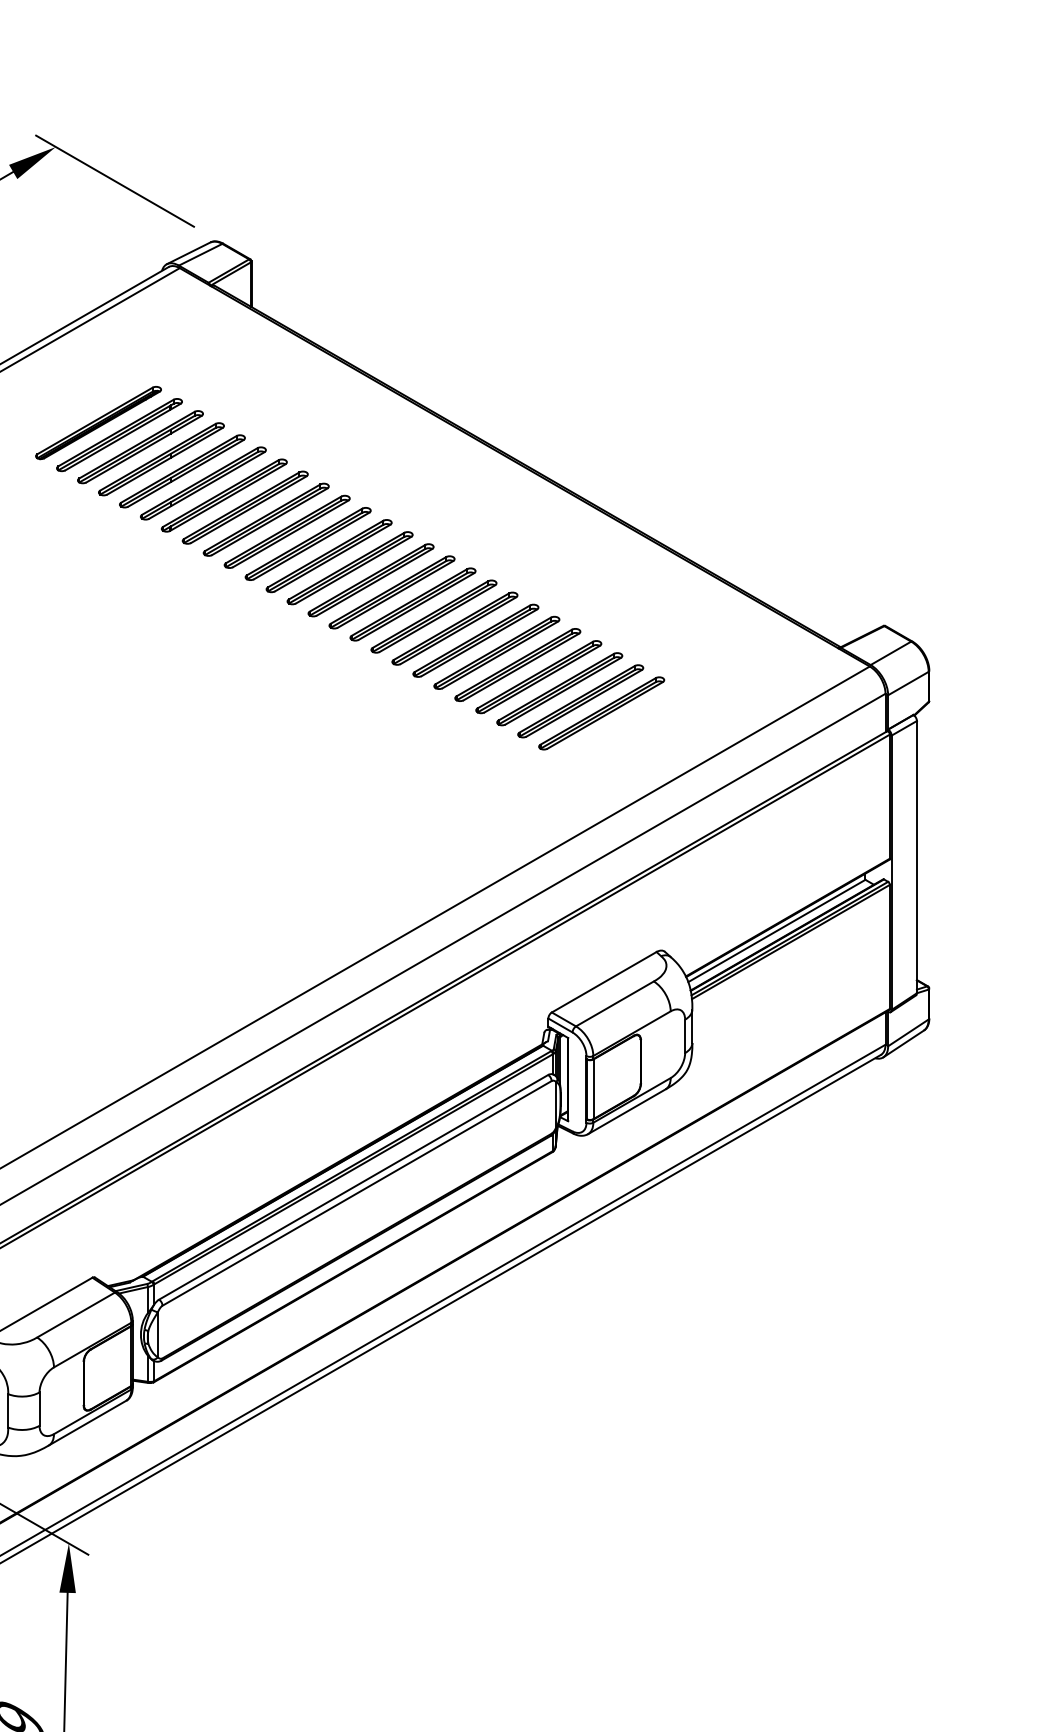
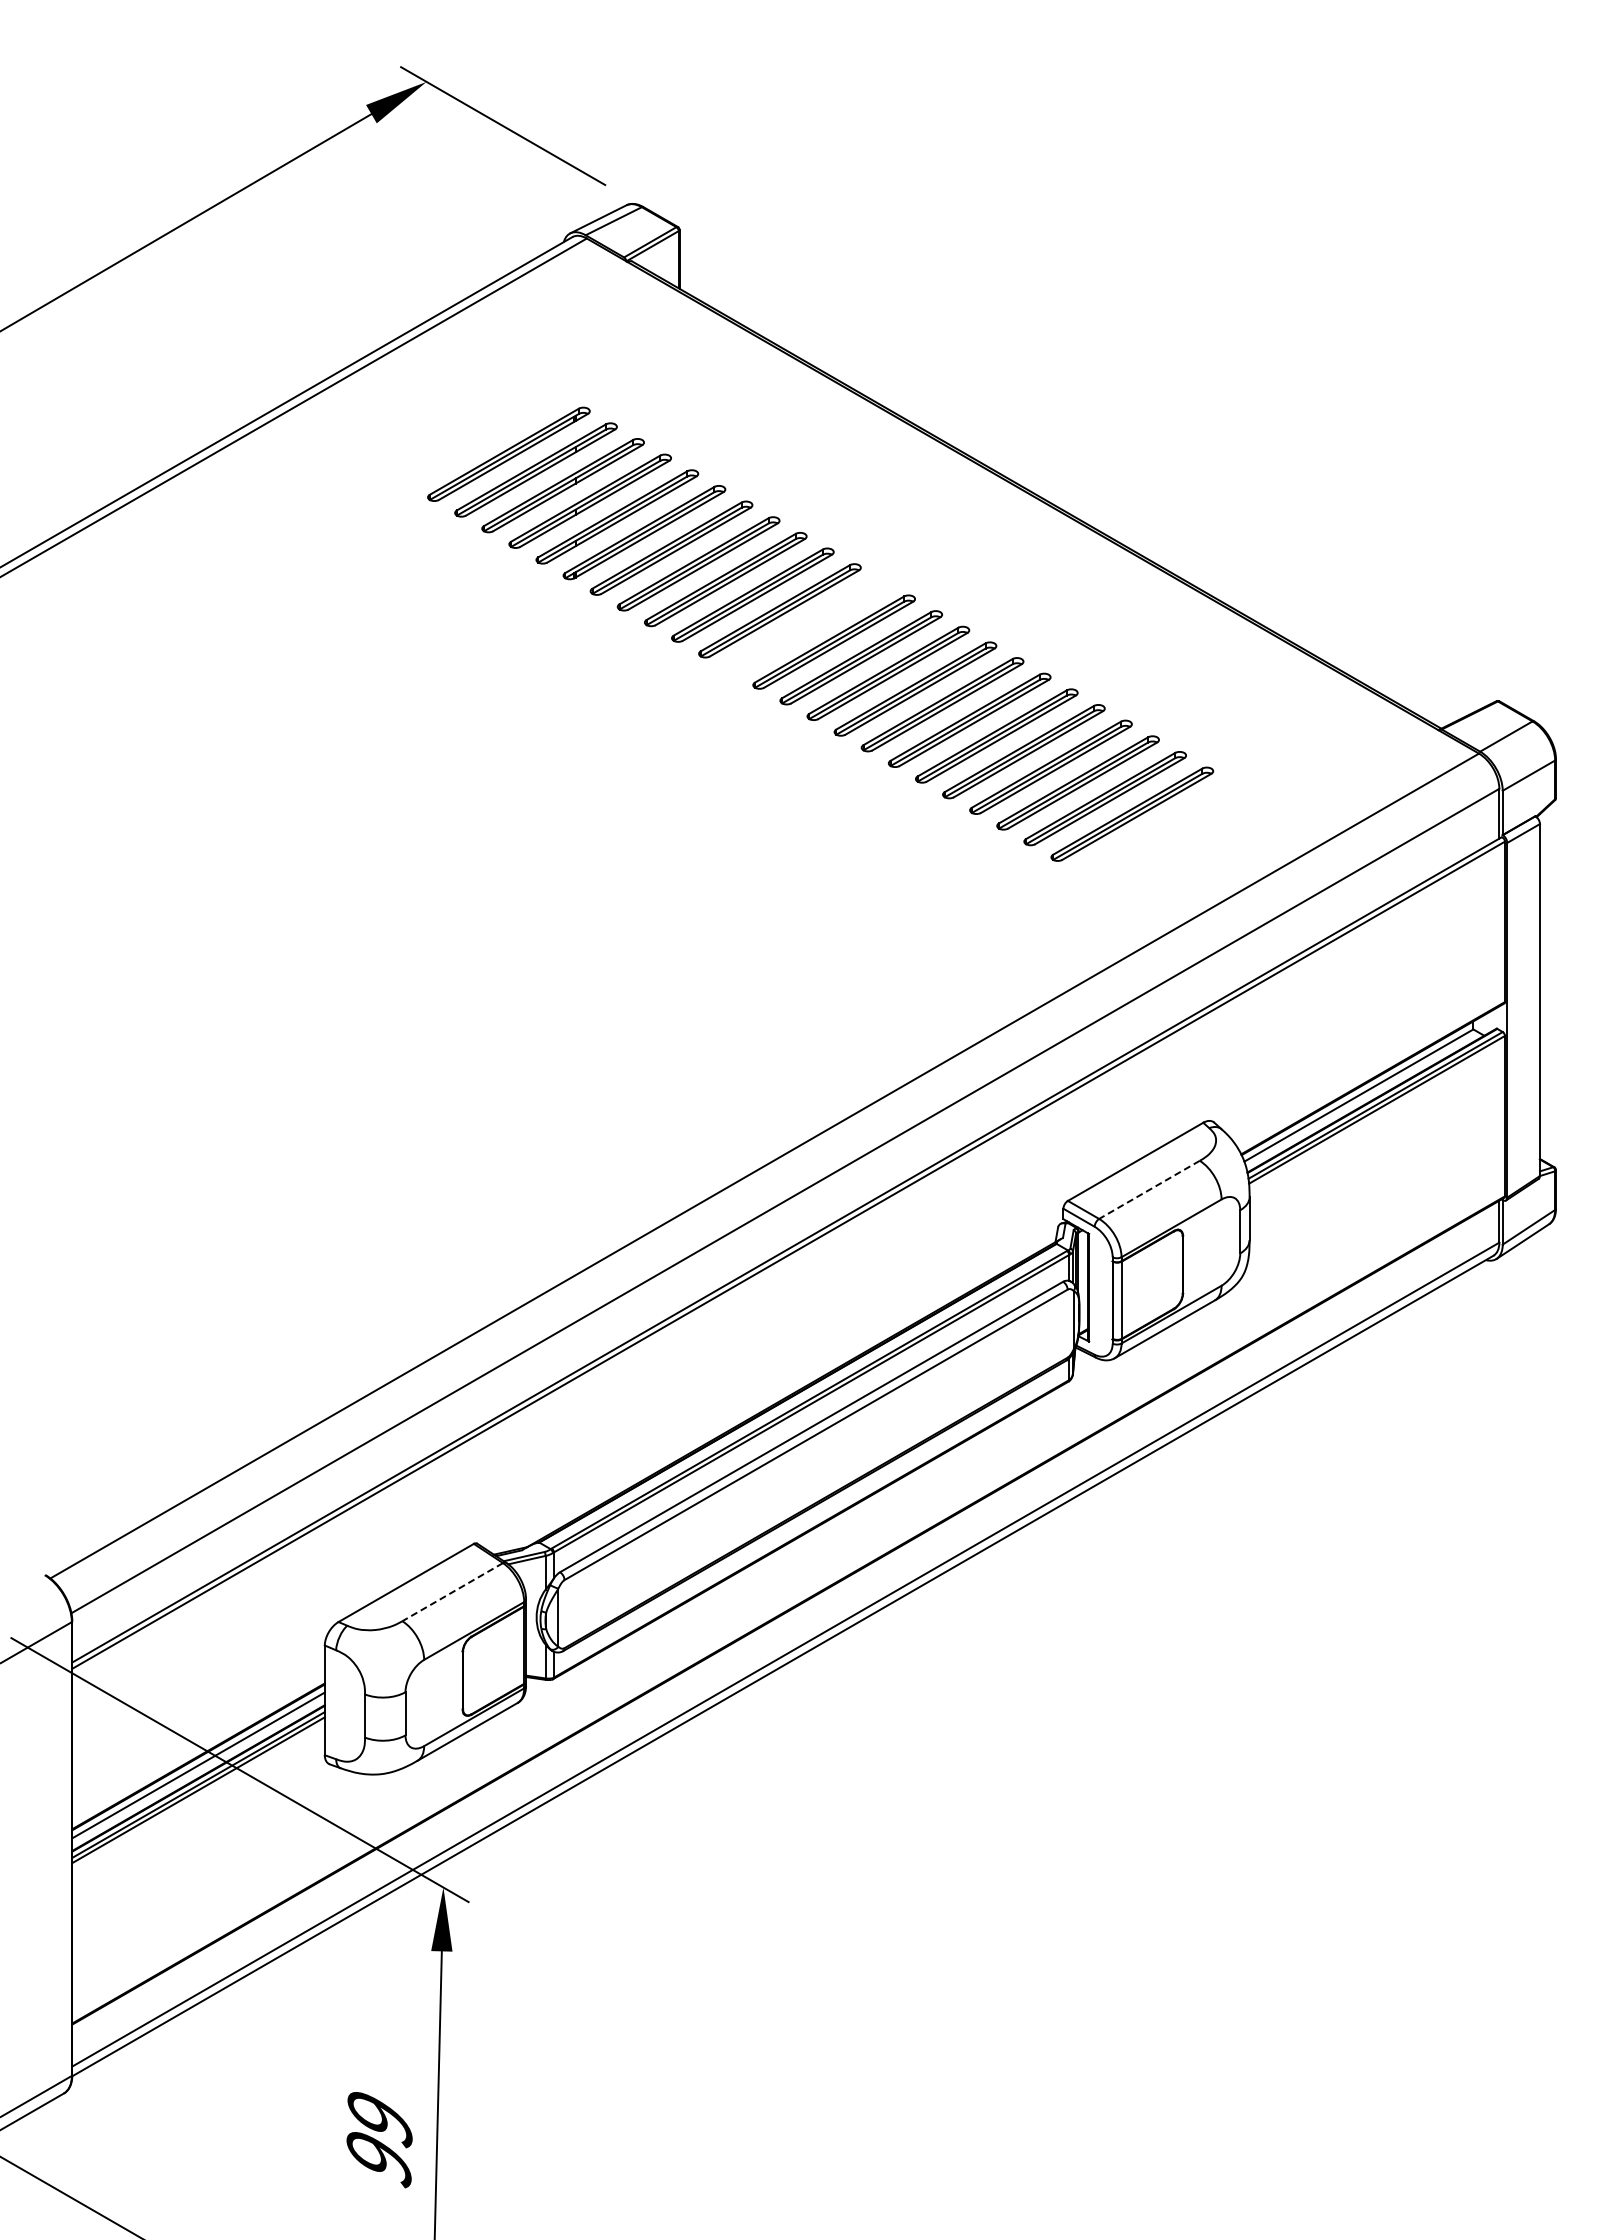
part: (98, 422) -> (481, 438), removed
part: (349, 567) -> (806, 625), removed
line: (614, 1004) -> (1149, 1190), solid -> dashed
line: (75, 1315) -> (452, 1592), solid -> dashed

